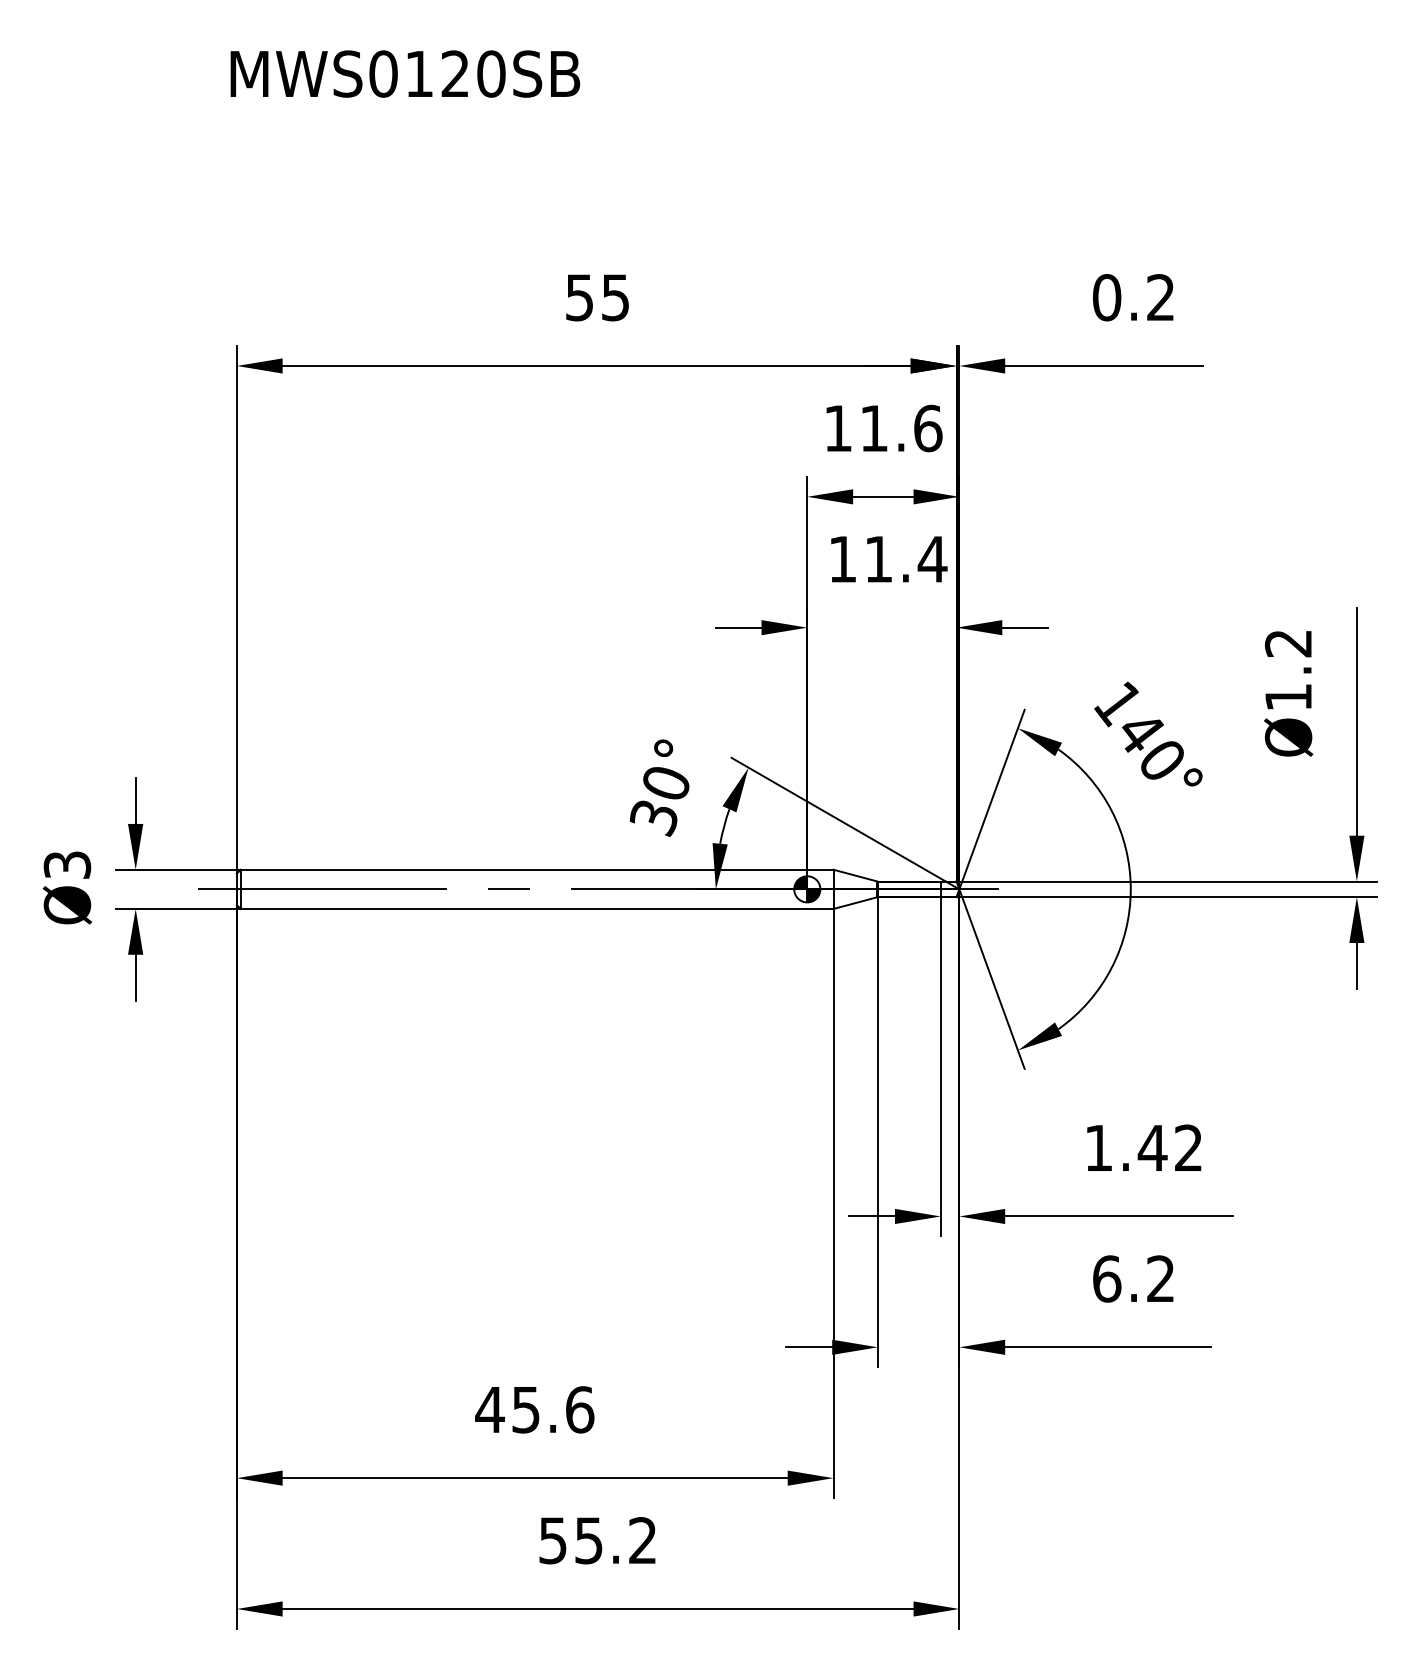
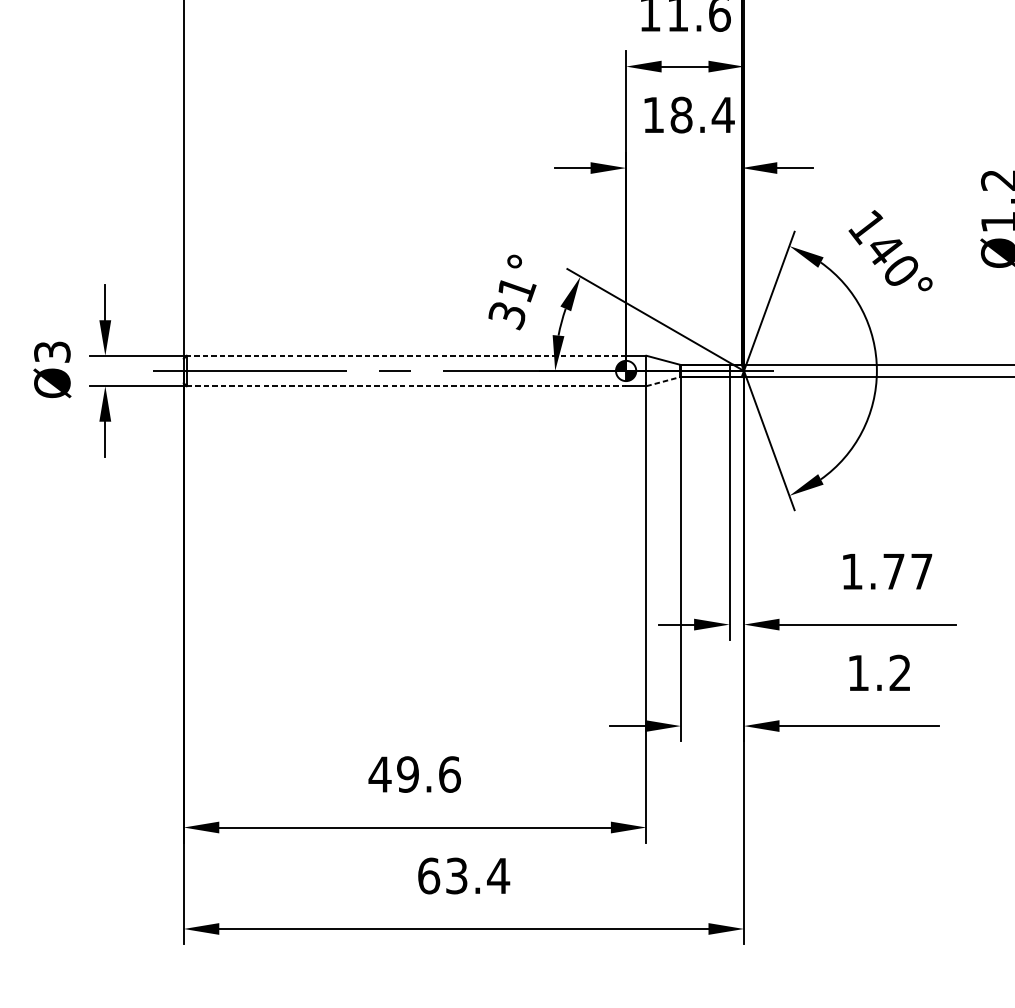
text: (878, 559) -> (681, 115), 11.4 -> 18.4
text: (667, 783) -> (517, 288), 30° -> 31°
line: (523, 869) -> (406, 355), solid -> dashed
line: (855, 903) -> (663, 381), solid -> dashed
line: (524, 908) -> (406, 385), solid -> dashed
text: (1169, 1147) -> (906, 571), 1.42 -> 1.77
text: (1107, 1278) -> (858, 672), 6.2 -> 1.2
text: (525, 1409) -> (407, 774), 45.6 -> 49.6
text: (598, 1540) -> (464, 875), 55.2 -> 63.4

